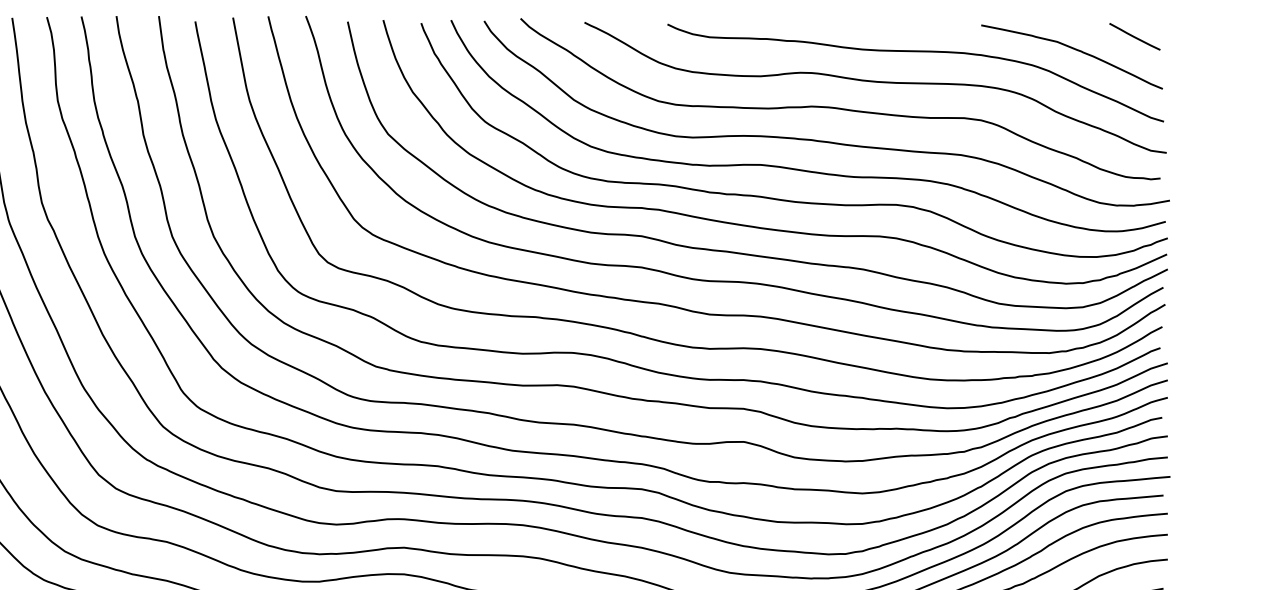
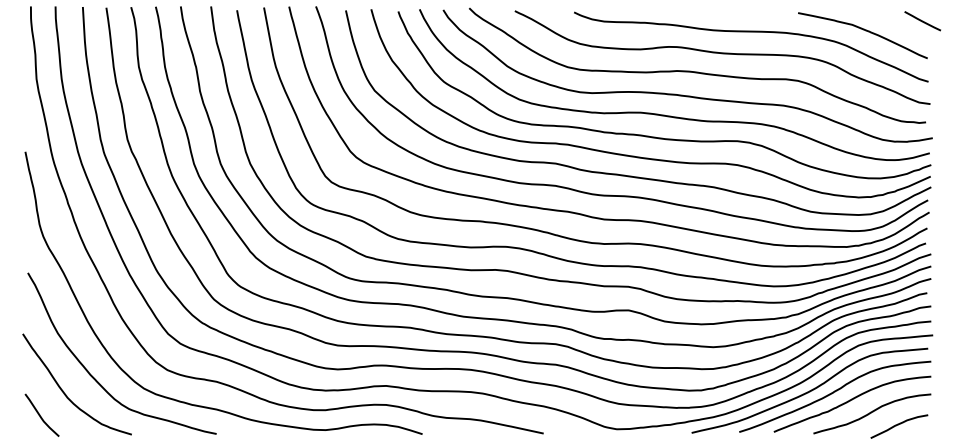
line: (1134, 37) -> (922, 21), moved

